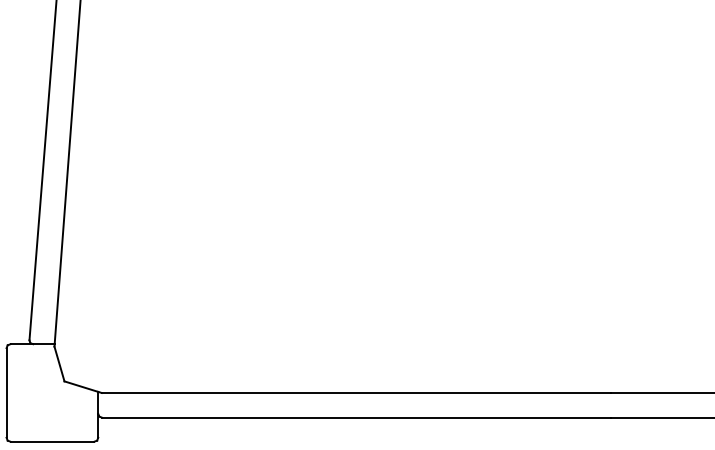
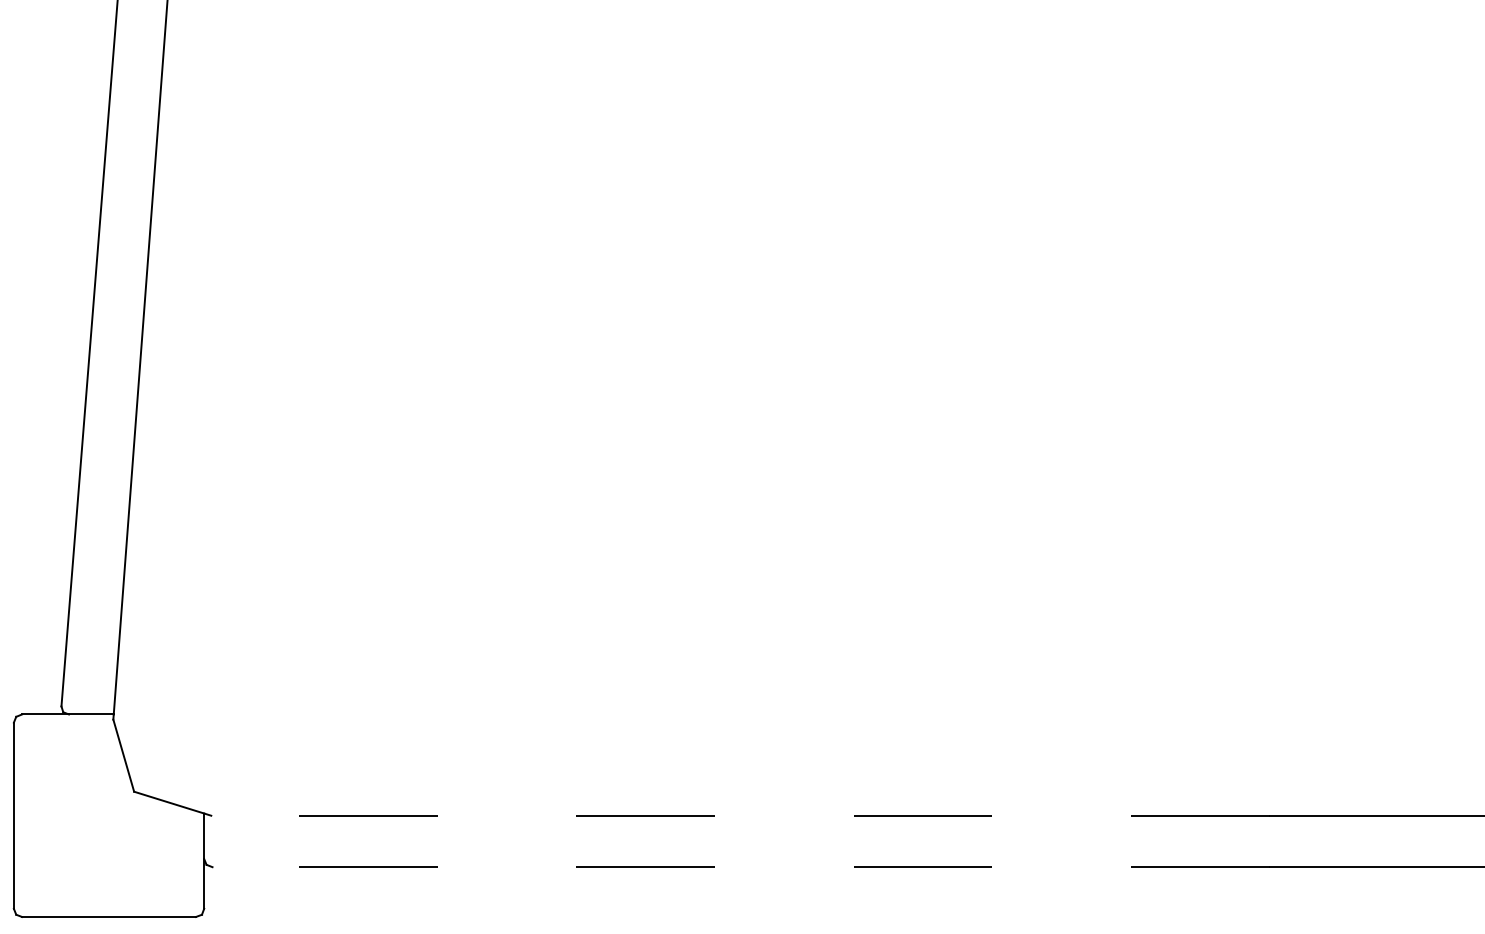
line: (356, 392) -> (740, 814), solid -> dashed
line: (356, 417) -> (740, 866), solid -> dashed

